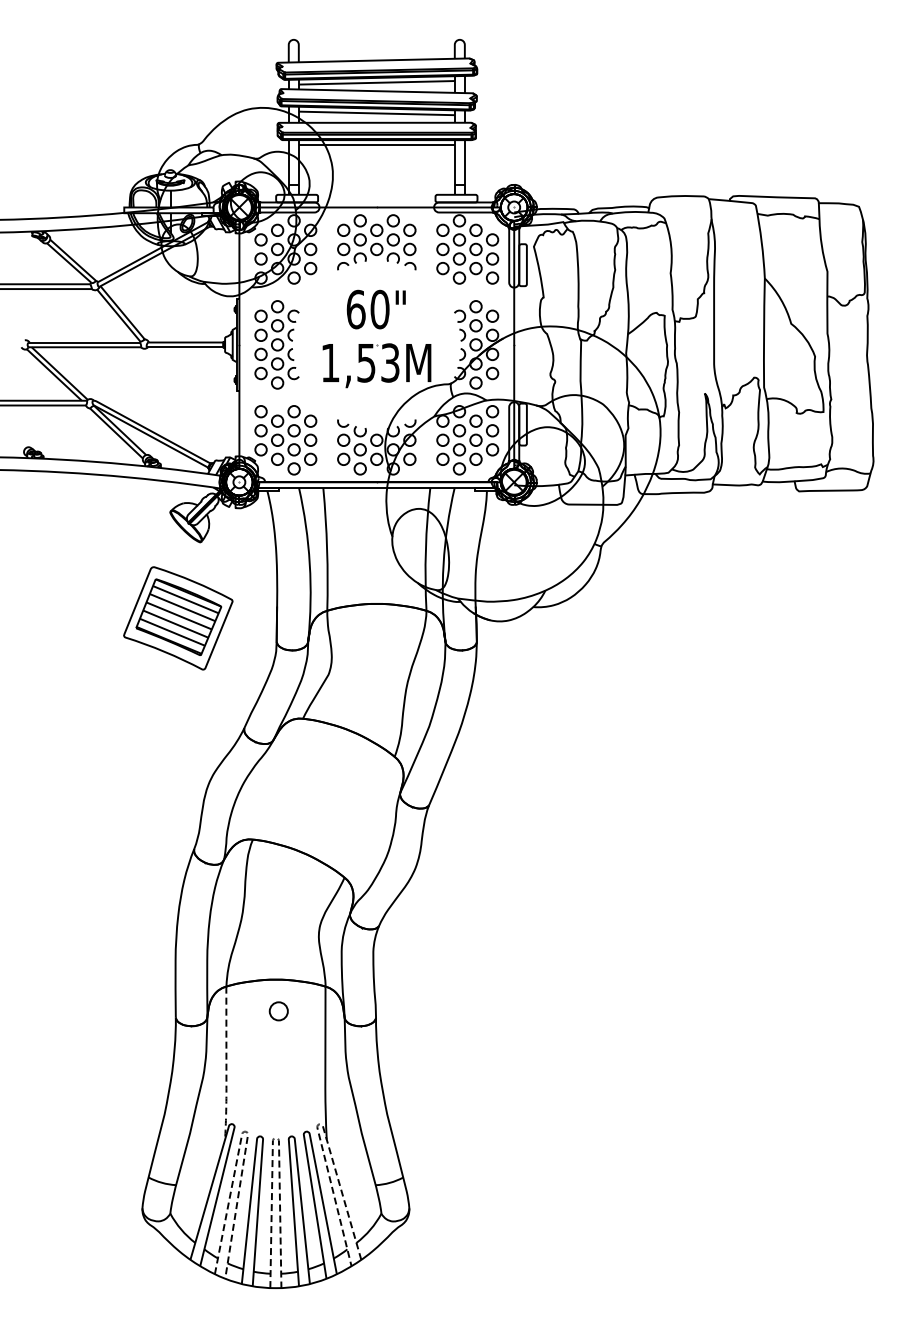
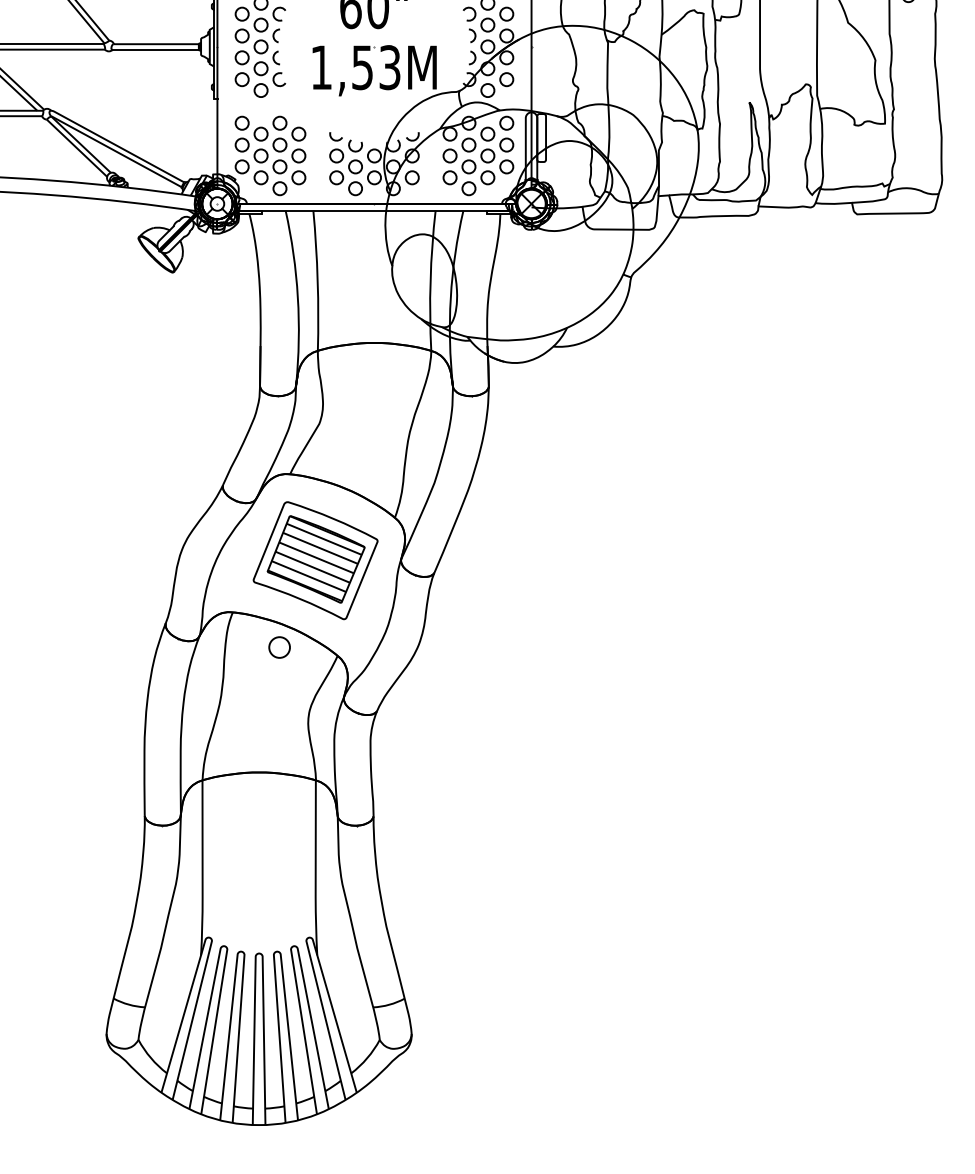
part: (178, 618) -> (315, 560), moved
circle: (278, 1011) -> (279, 647), moved
line: (226, 1066) -> (202, 871), dashed -> solid
line: (318, 1124) -> (307, 938), dashed -> solid
line: (246, 1131) -> (225, 946), dashed -> solid
line: (275, 1138) -> (258, 954), dashed -> solid

